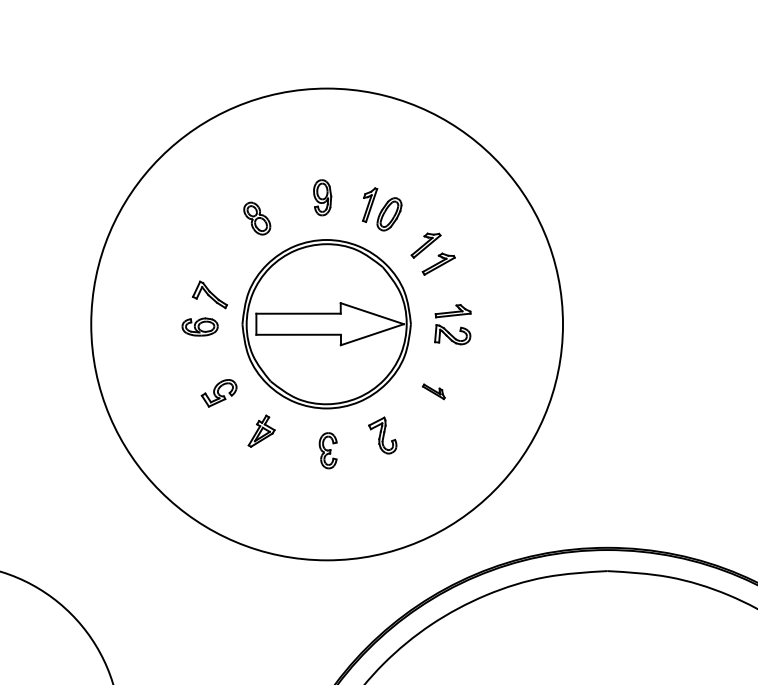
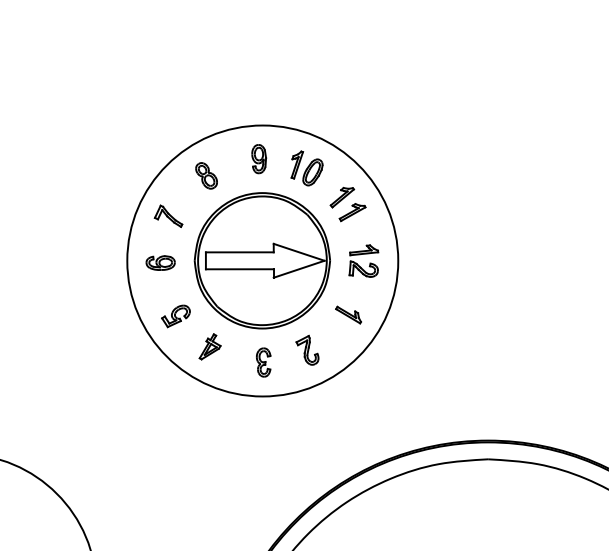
part: (209, 294) -> (168, 215), moved
circle: (326, 323) -> (262, 260), size x0.71
part: (433, 391) -> (348, 314), size x1.43

